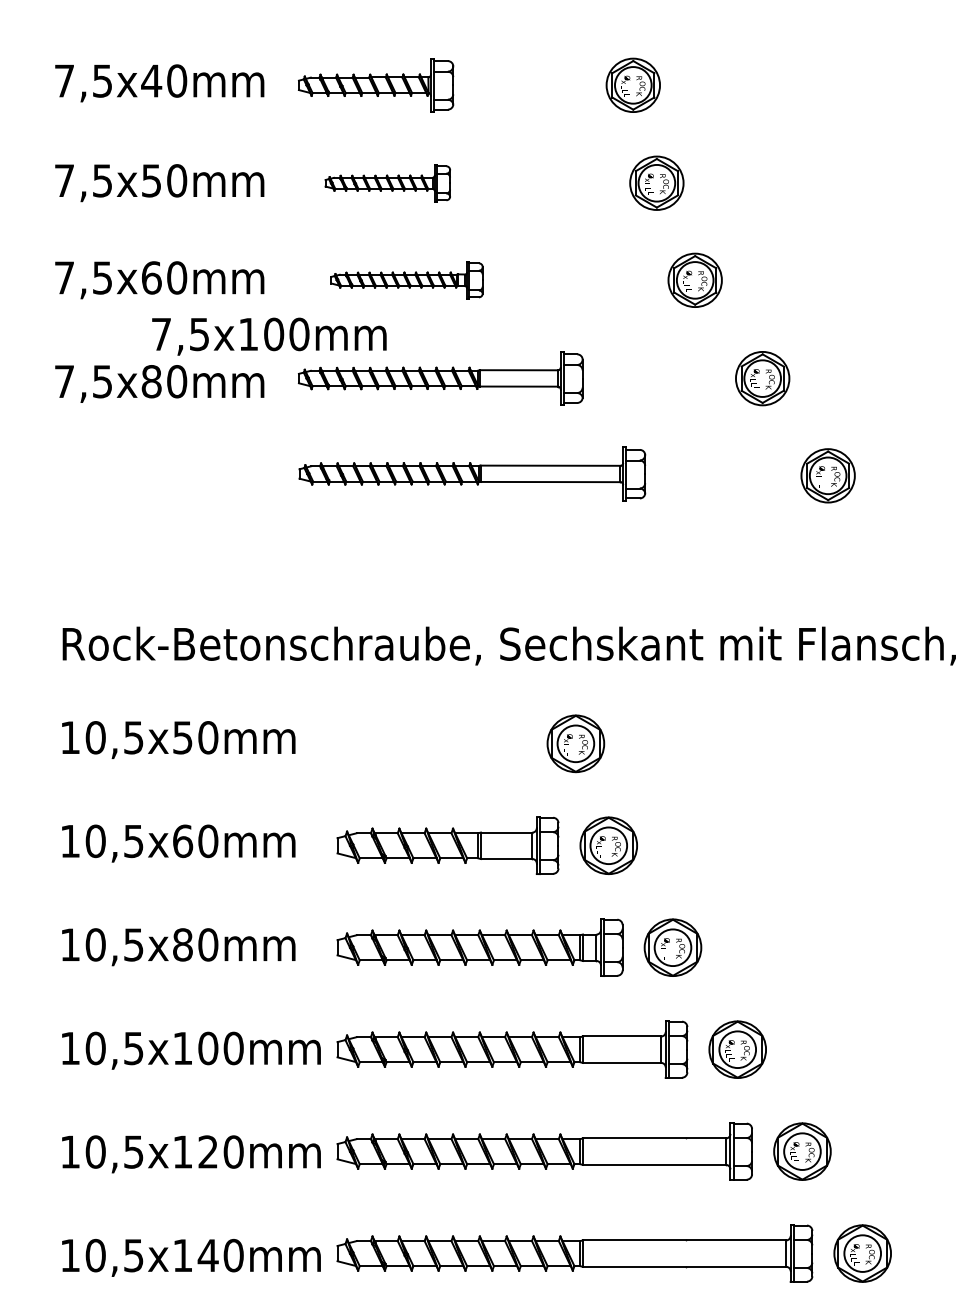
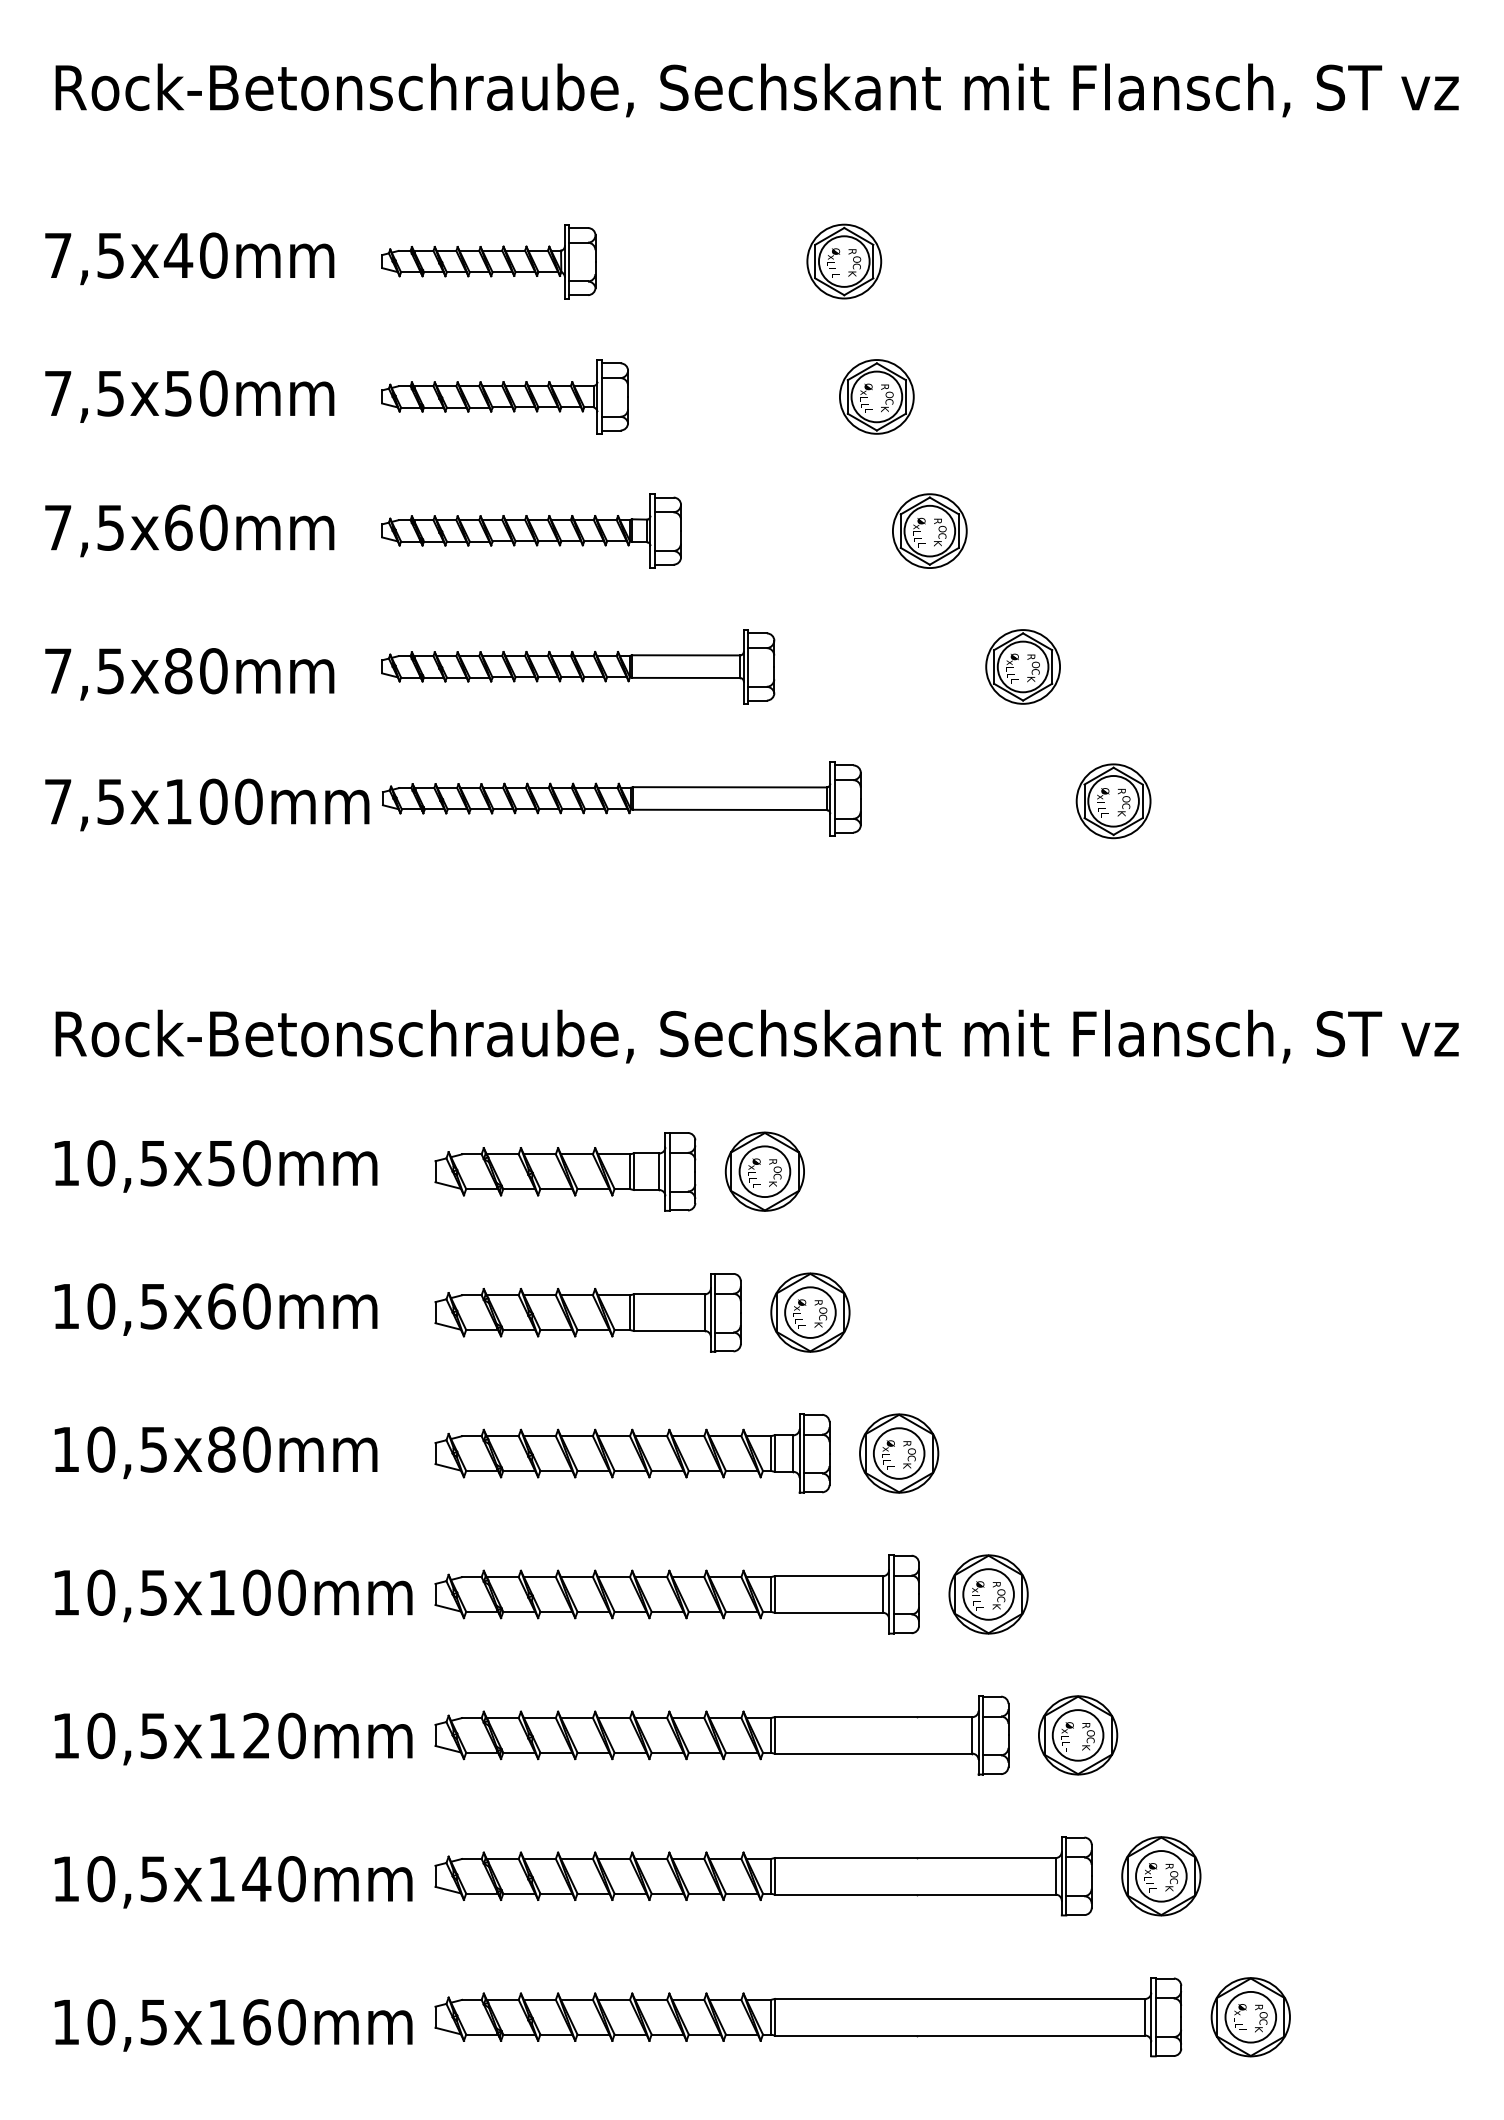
part: (387, 182) -> (504, 396), size x1.43
part: (407, 279) -> (531, 530), size x1.43
text: (269, 336) -> (207, 804), moved
part: (431, 743) -> (565, 1171), added

